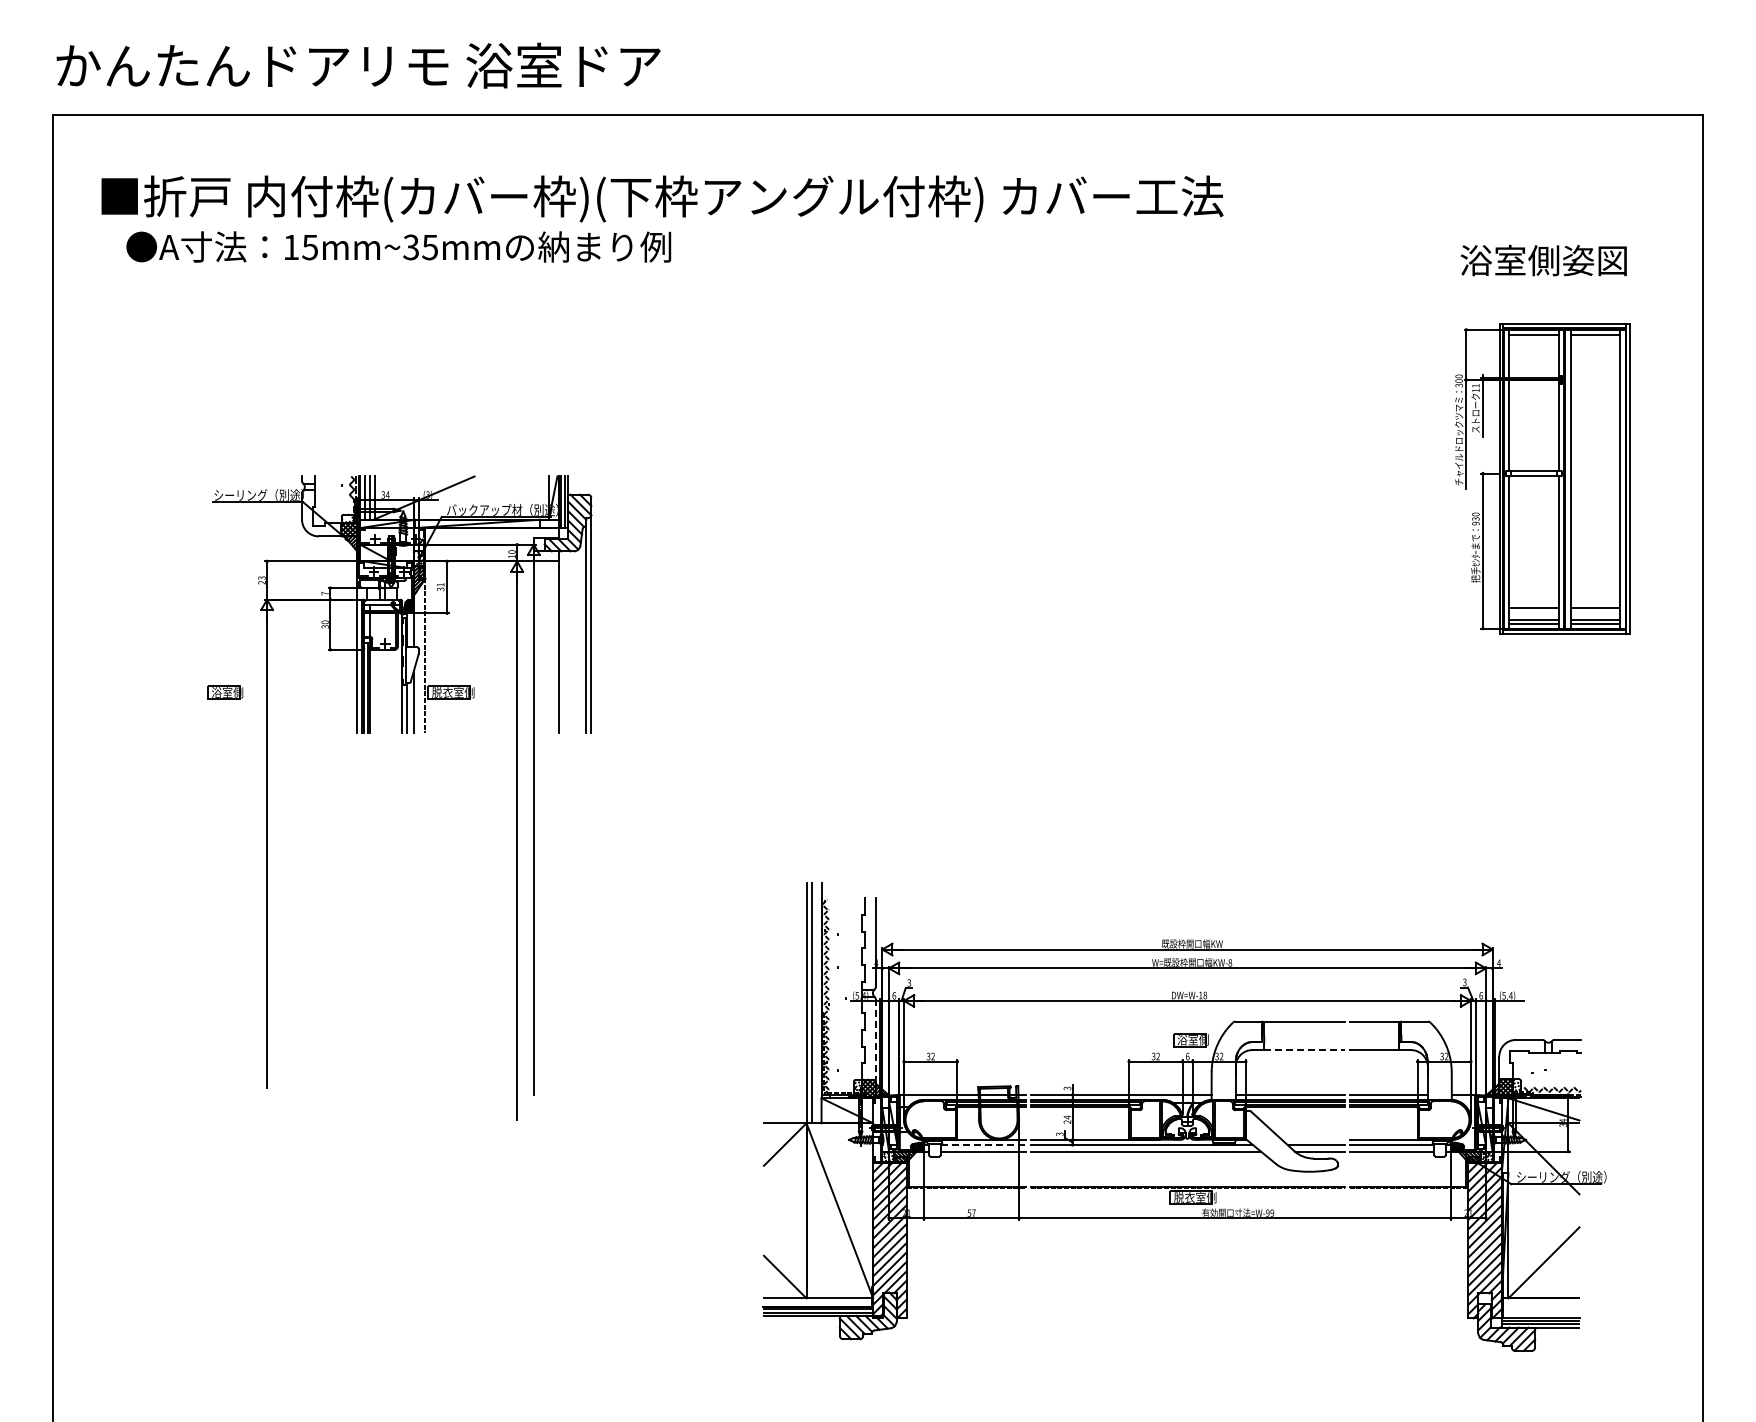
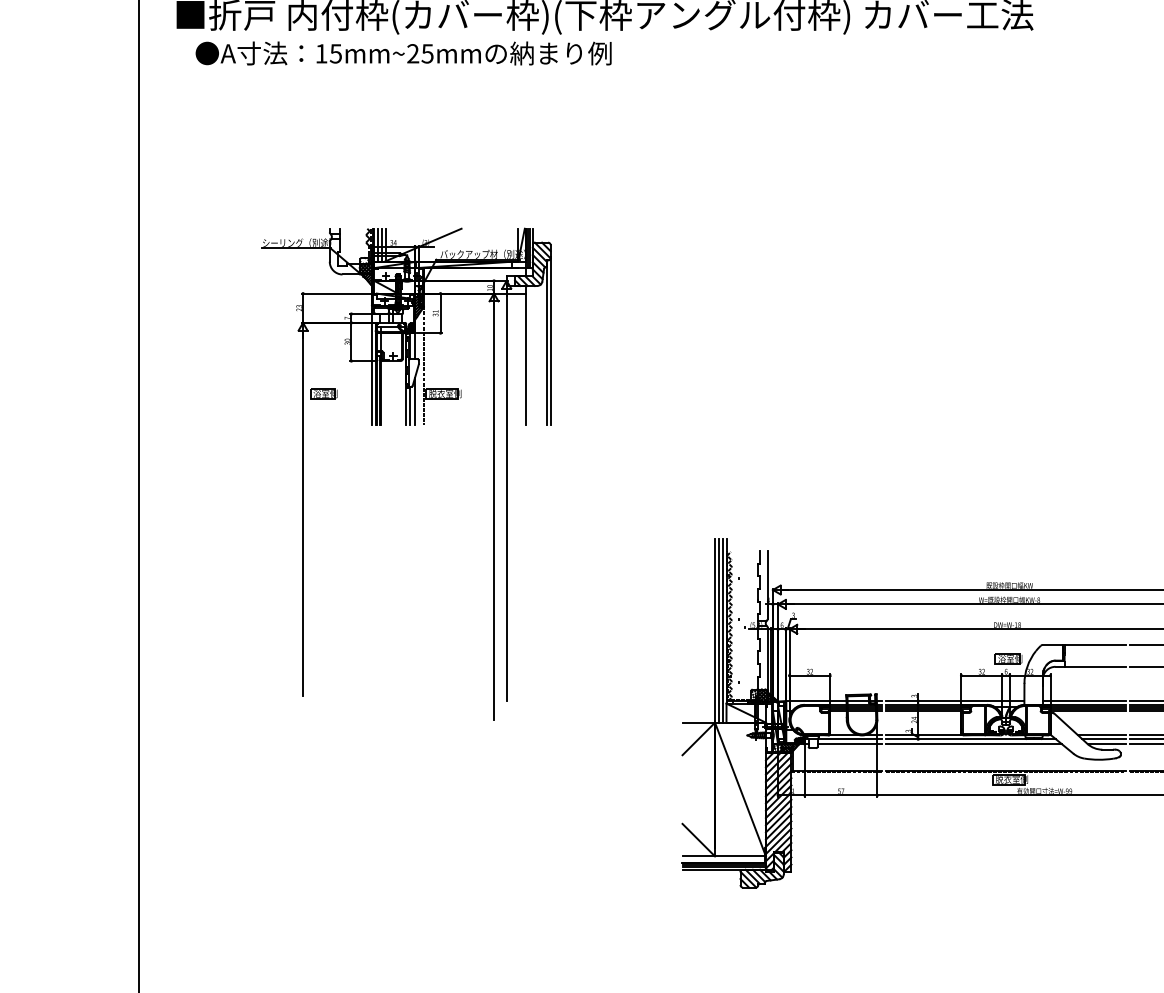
text: (411, 247) -> (413, 53), 15mm~35mm -> 15mm~25mm
part: (225, 692) -> (324, 393), moved
line: (816, 1003) -> (722, 631), added
line: (875, 1040) -> (767, 659), dashed -> solid
line: (1304, 1049) -> (1095, 666), dashed -> solid
line: (1313, 1139) -> (1102, 735), added
line: (983, 1144) -> (850, 738), dashed -> solid

